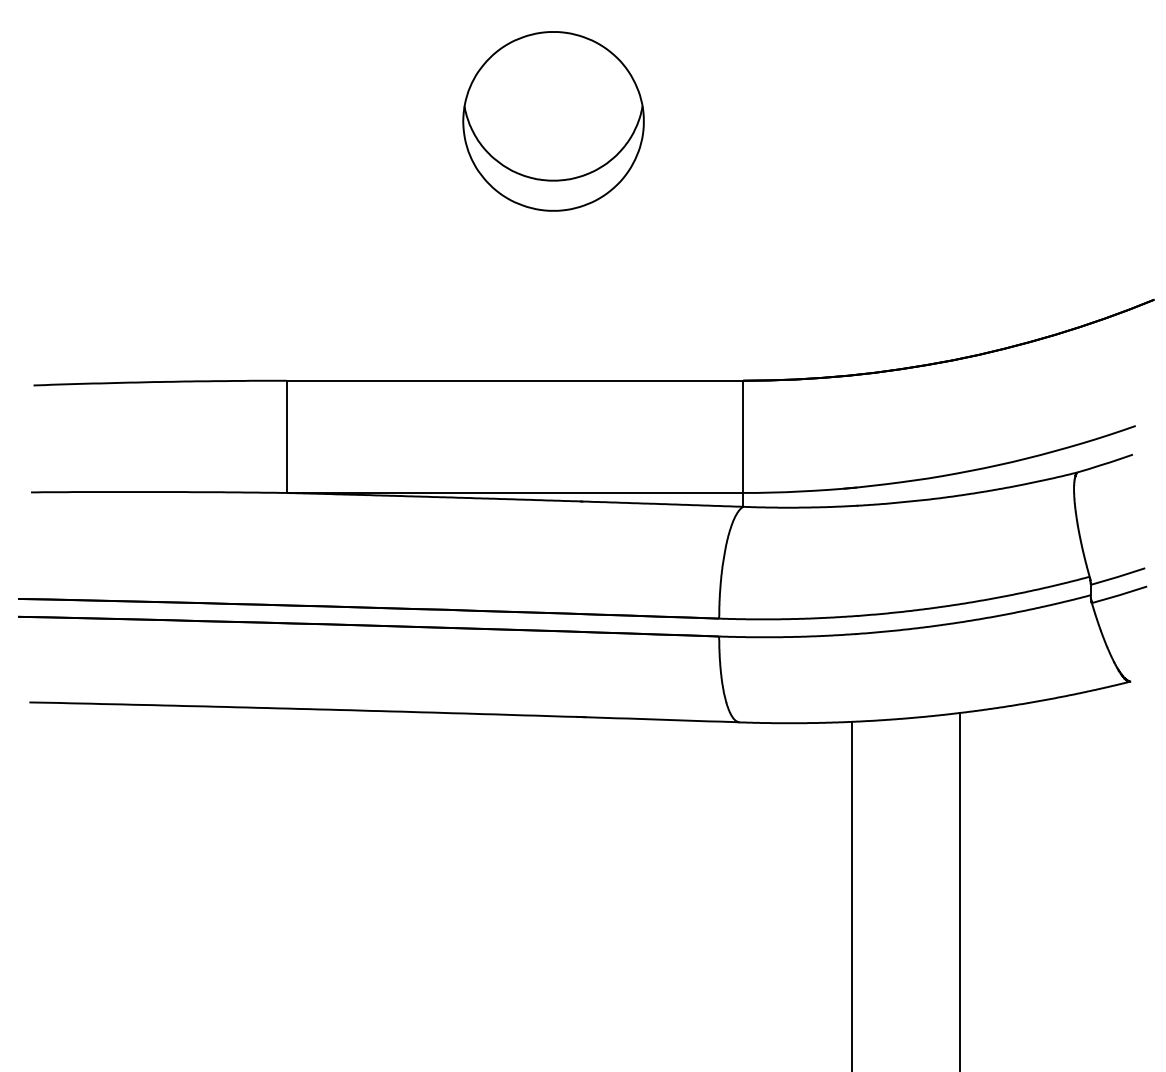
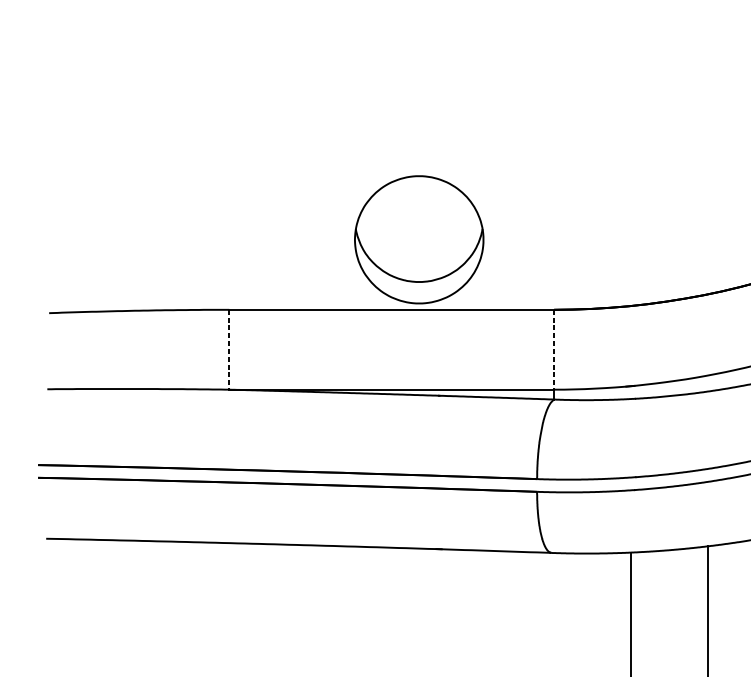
part: (553, 121) -> (419, 239), moved
line: (286, 437) -> (229, 350), solid -> dashed
line: (743, 437) -> (554, 350), solid -> dashed

